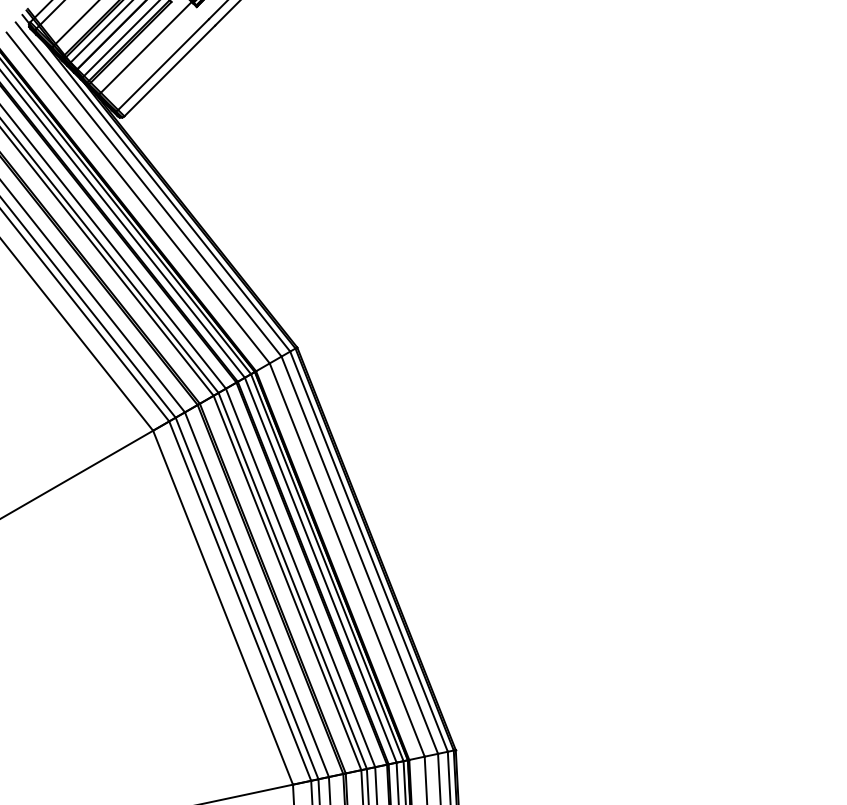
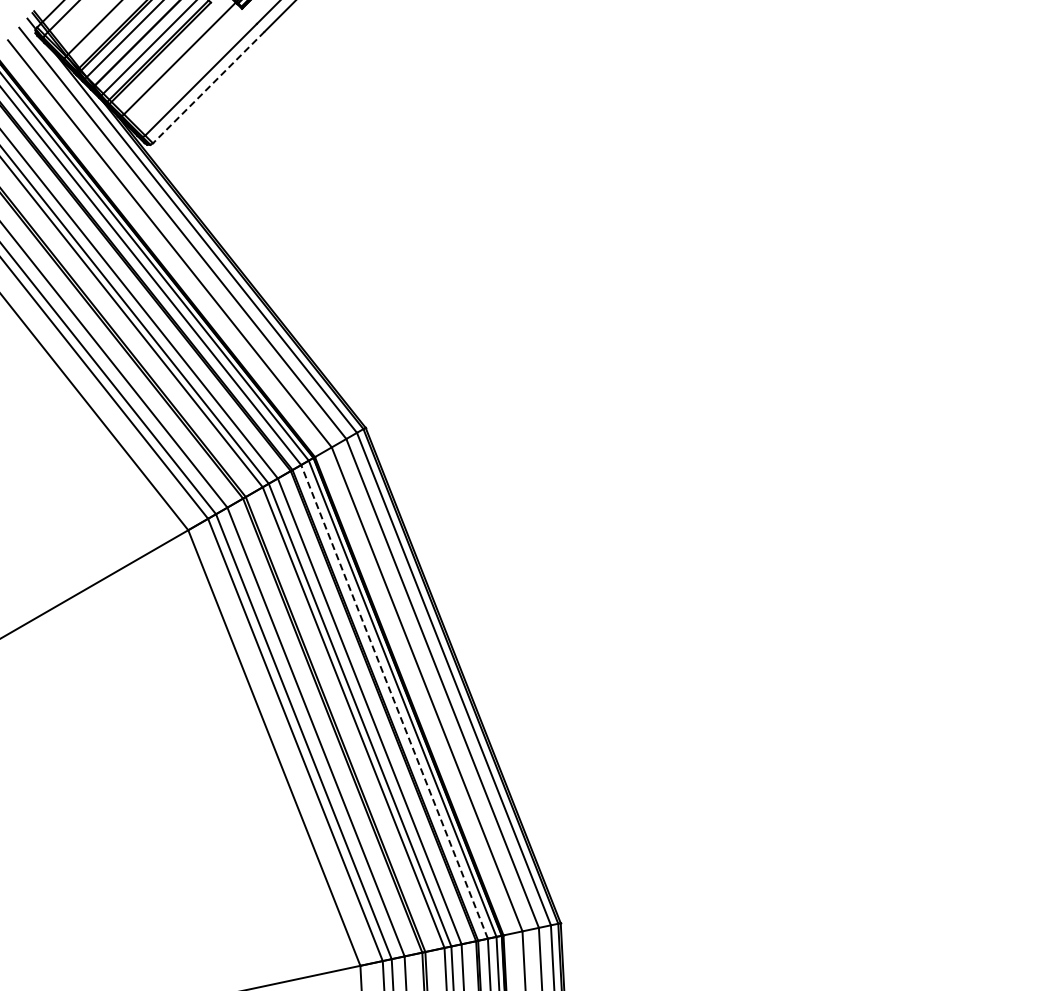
line: (169, 70) -> (208, 87), solid -> dashed
line: (320, 569) -> (394, 701), solid -> dashed

